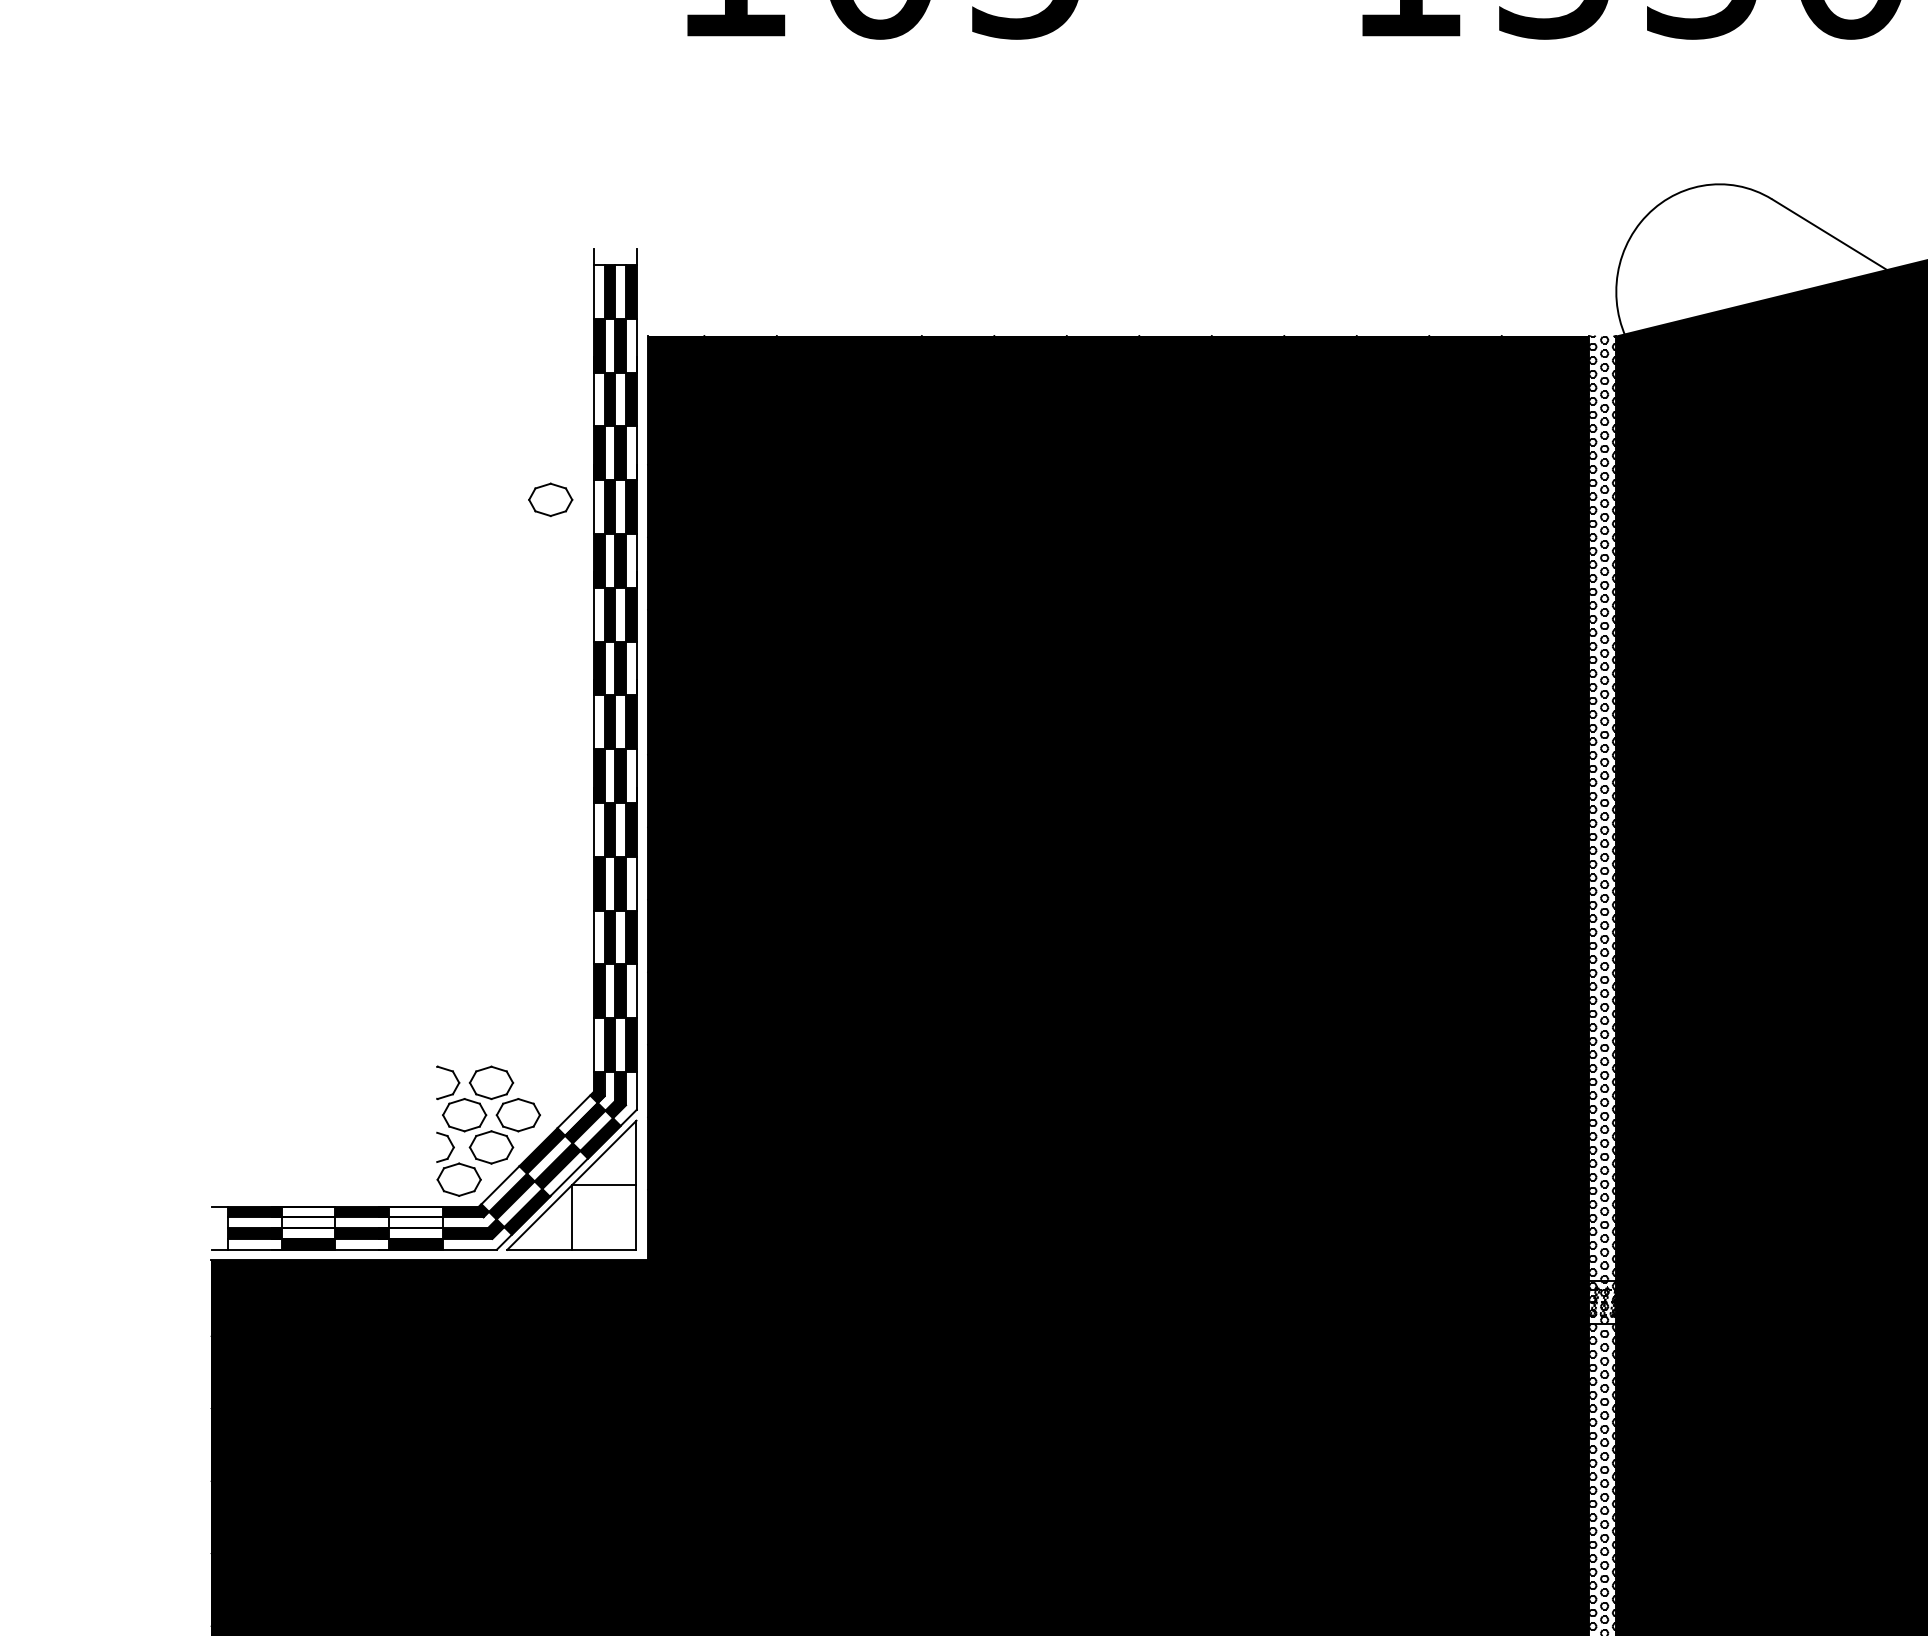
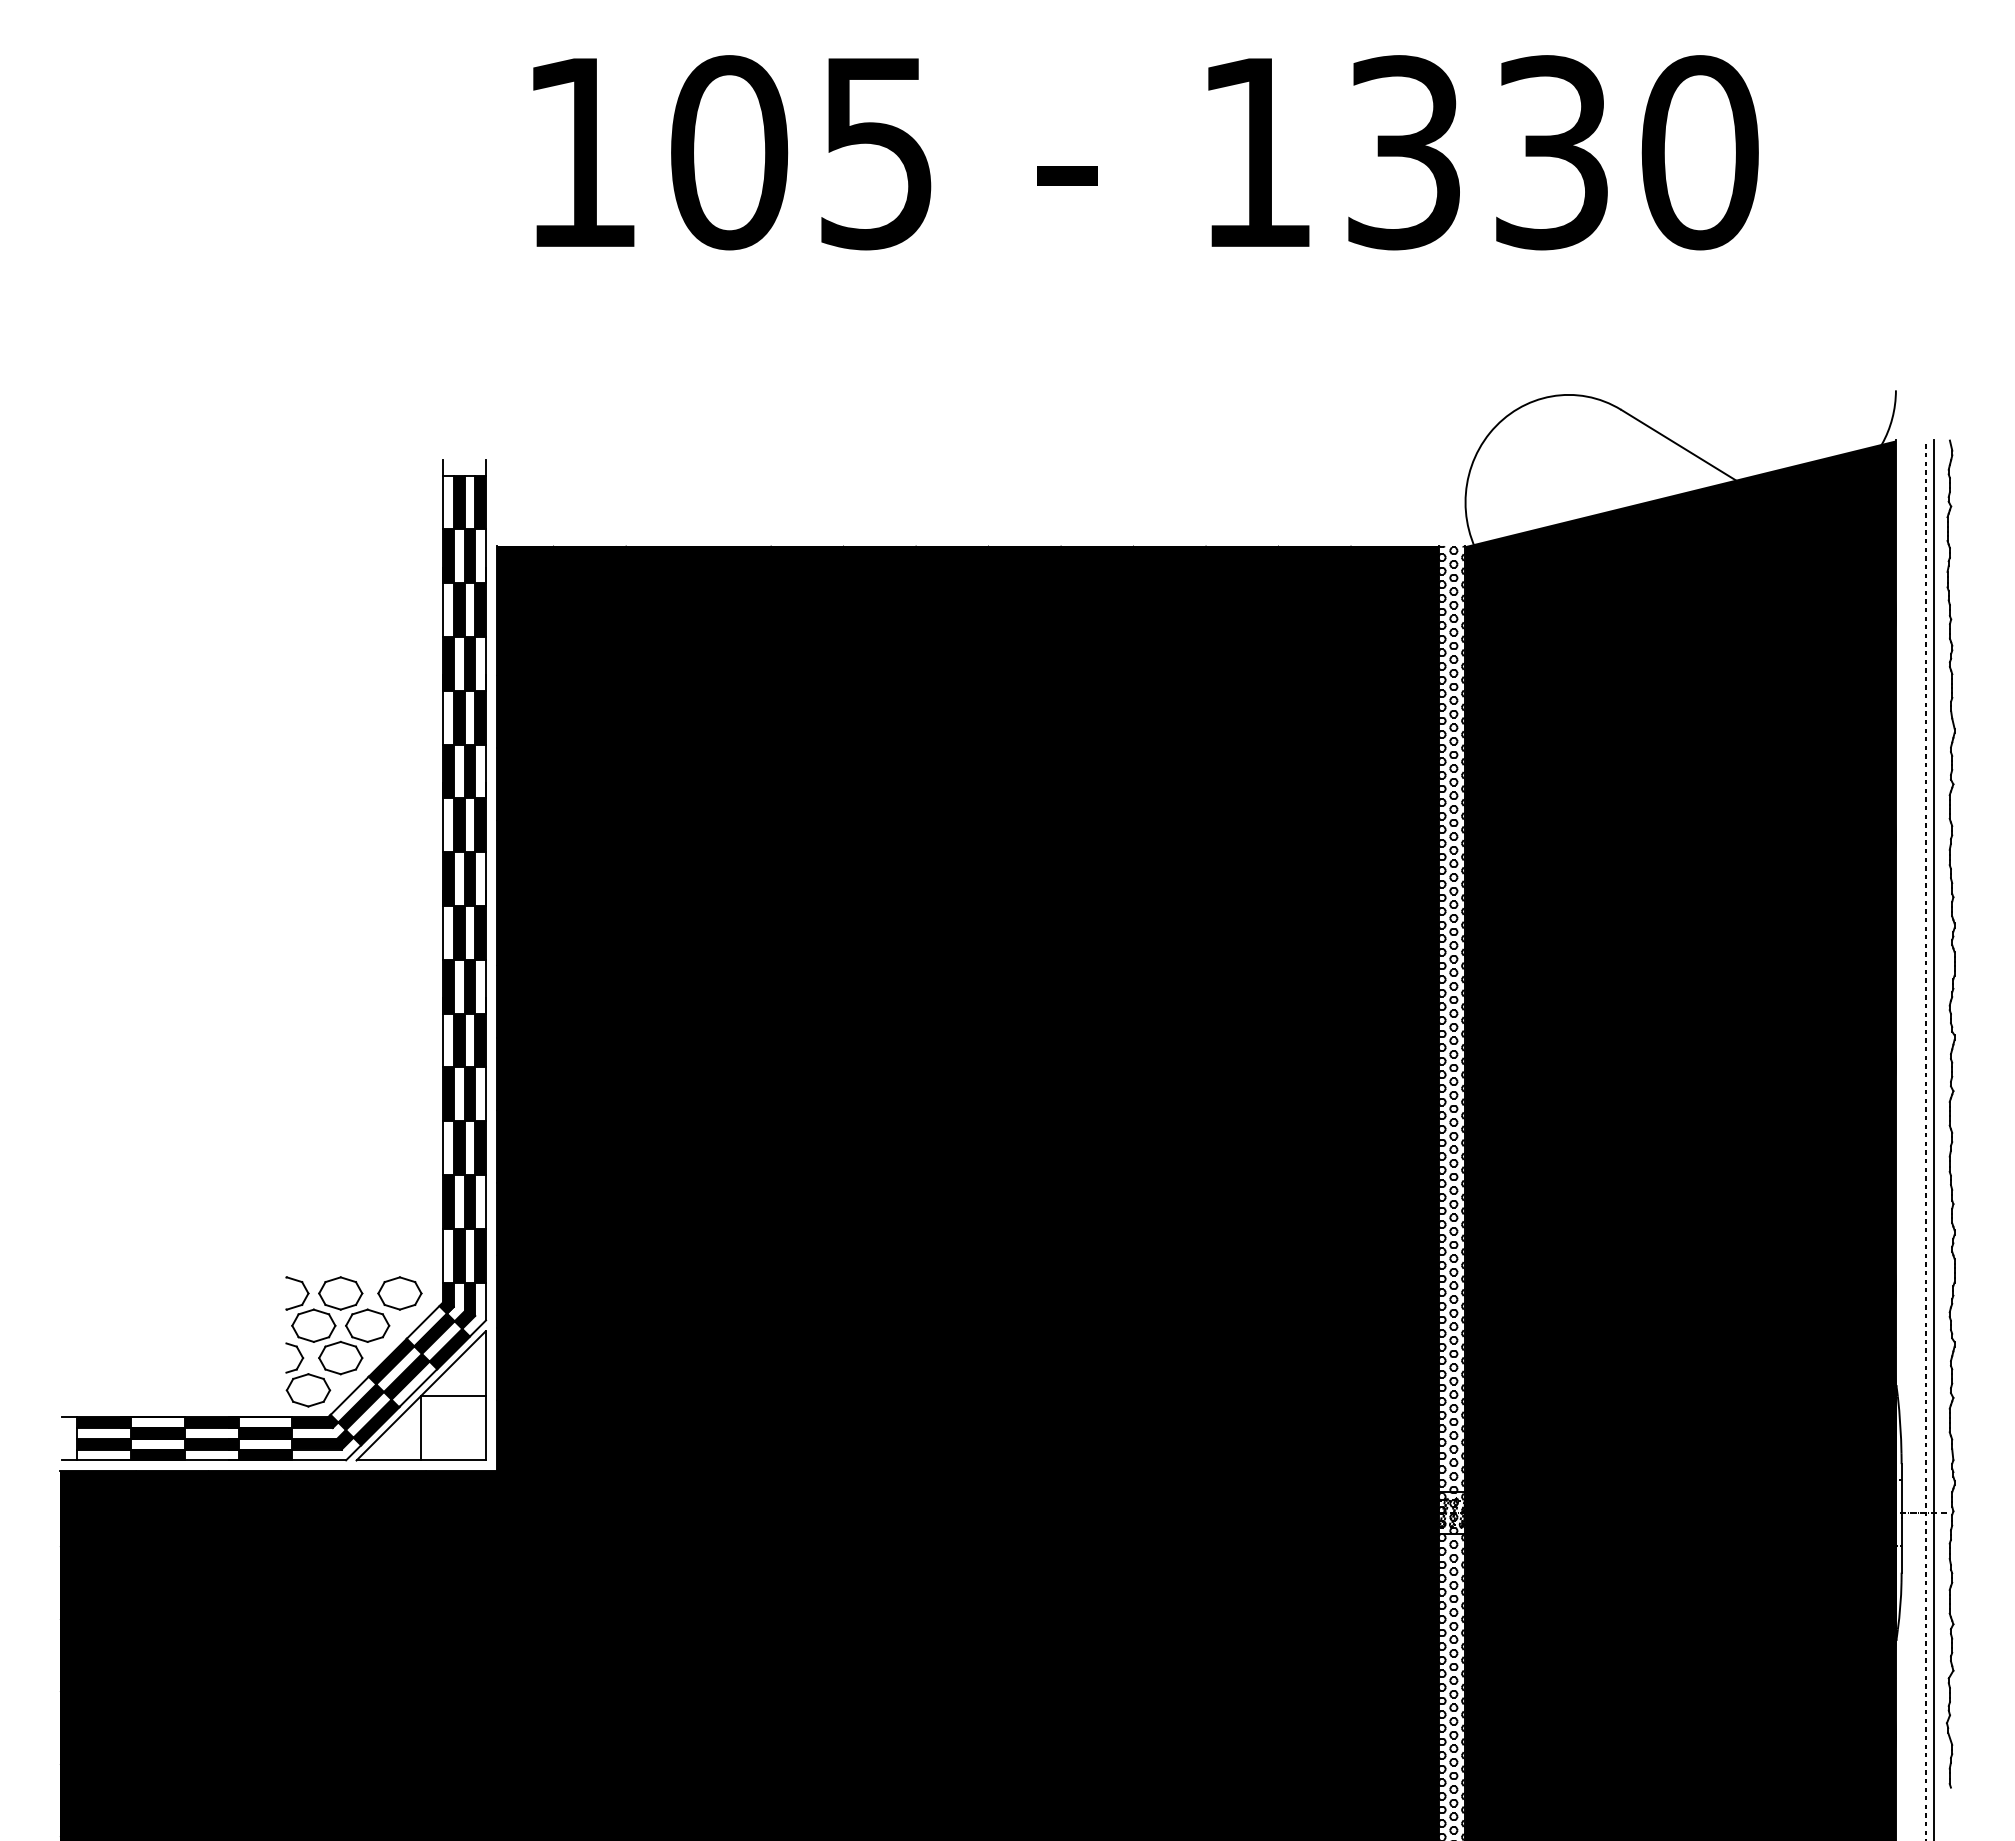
part: (550, 499) -> (399, 1293), moved
fill: (308, 1222) -> (157, 1433), added
fill: (416, 1222) -> (265, 1433), added

